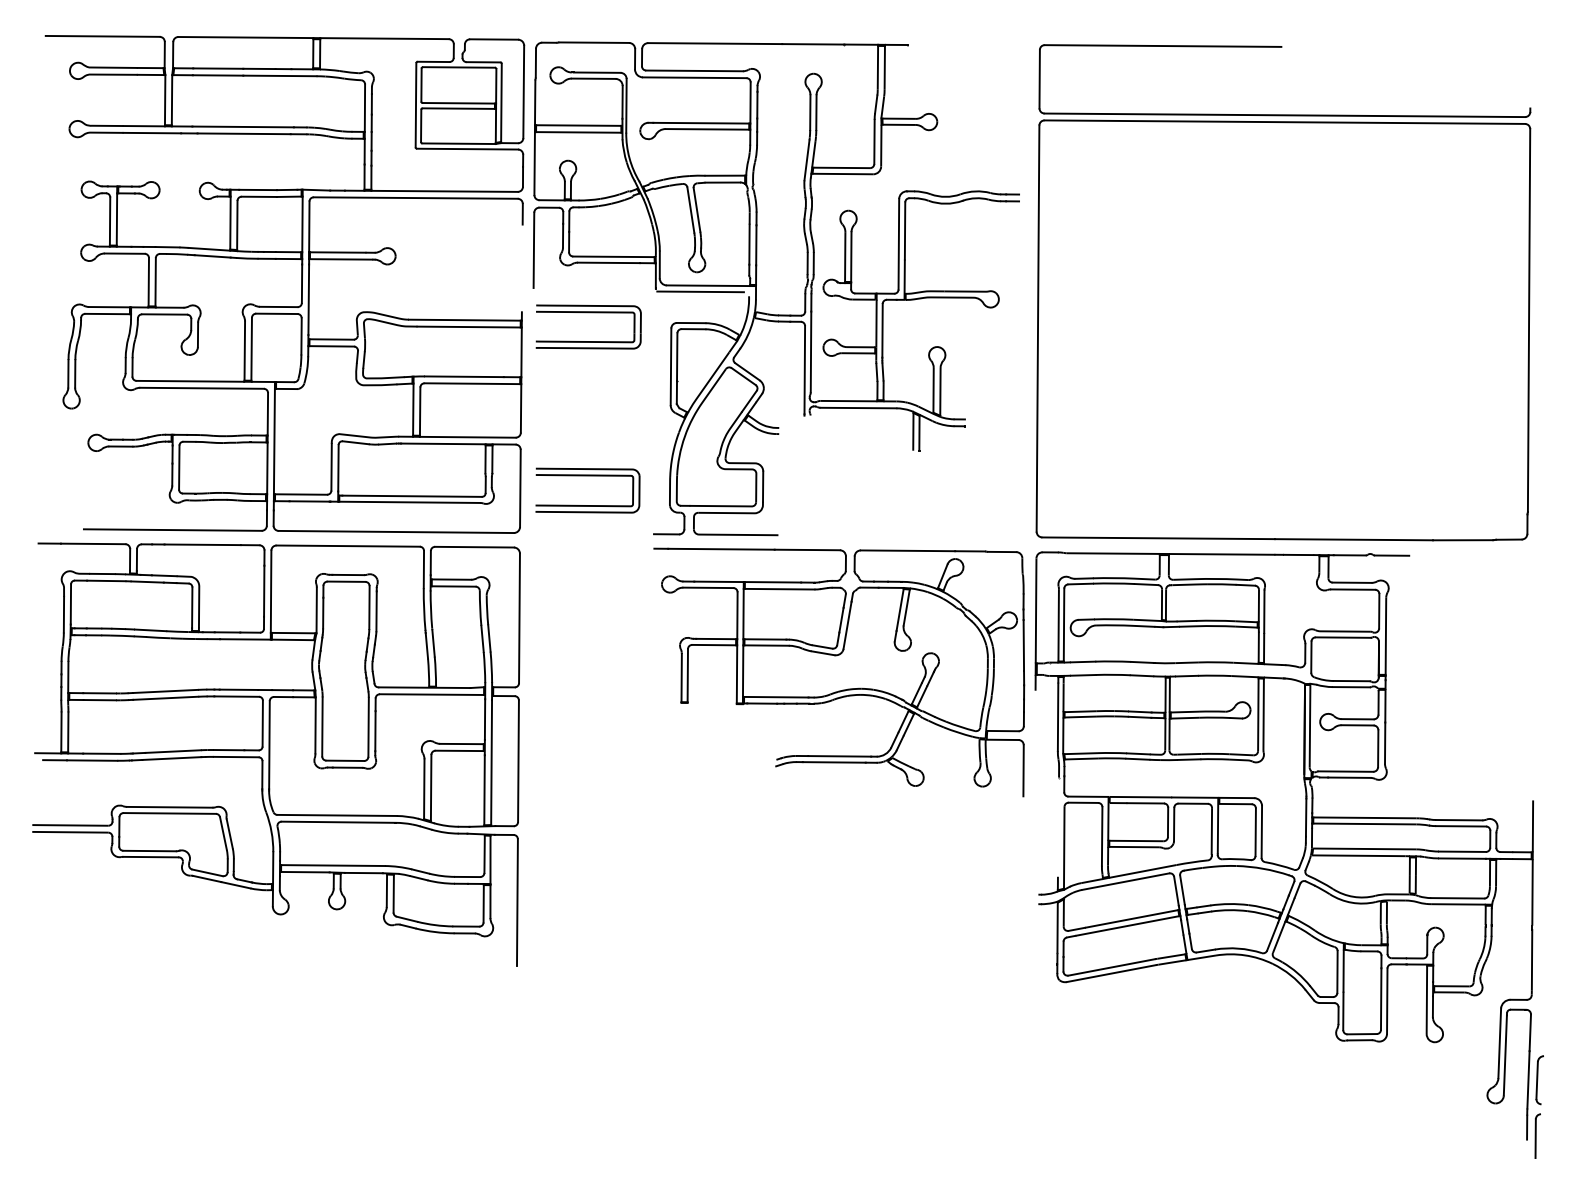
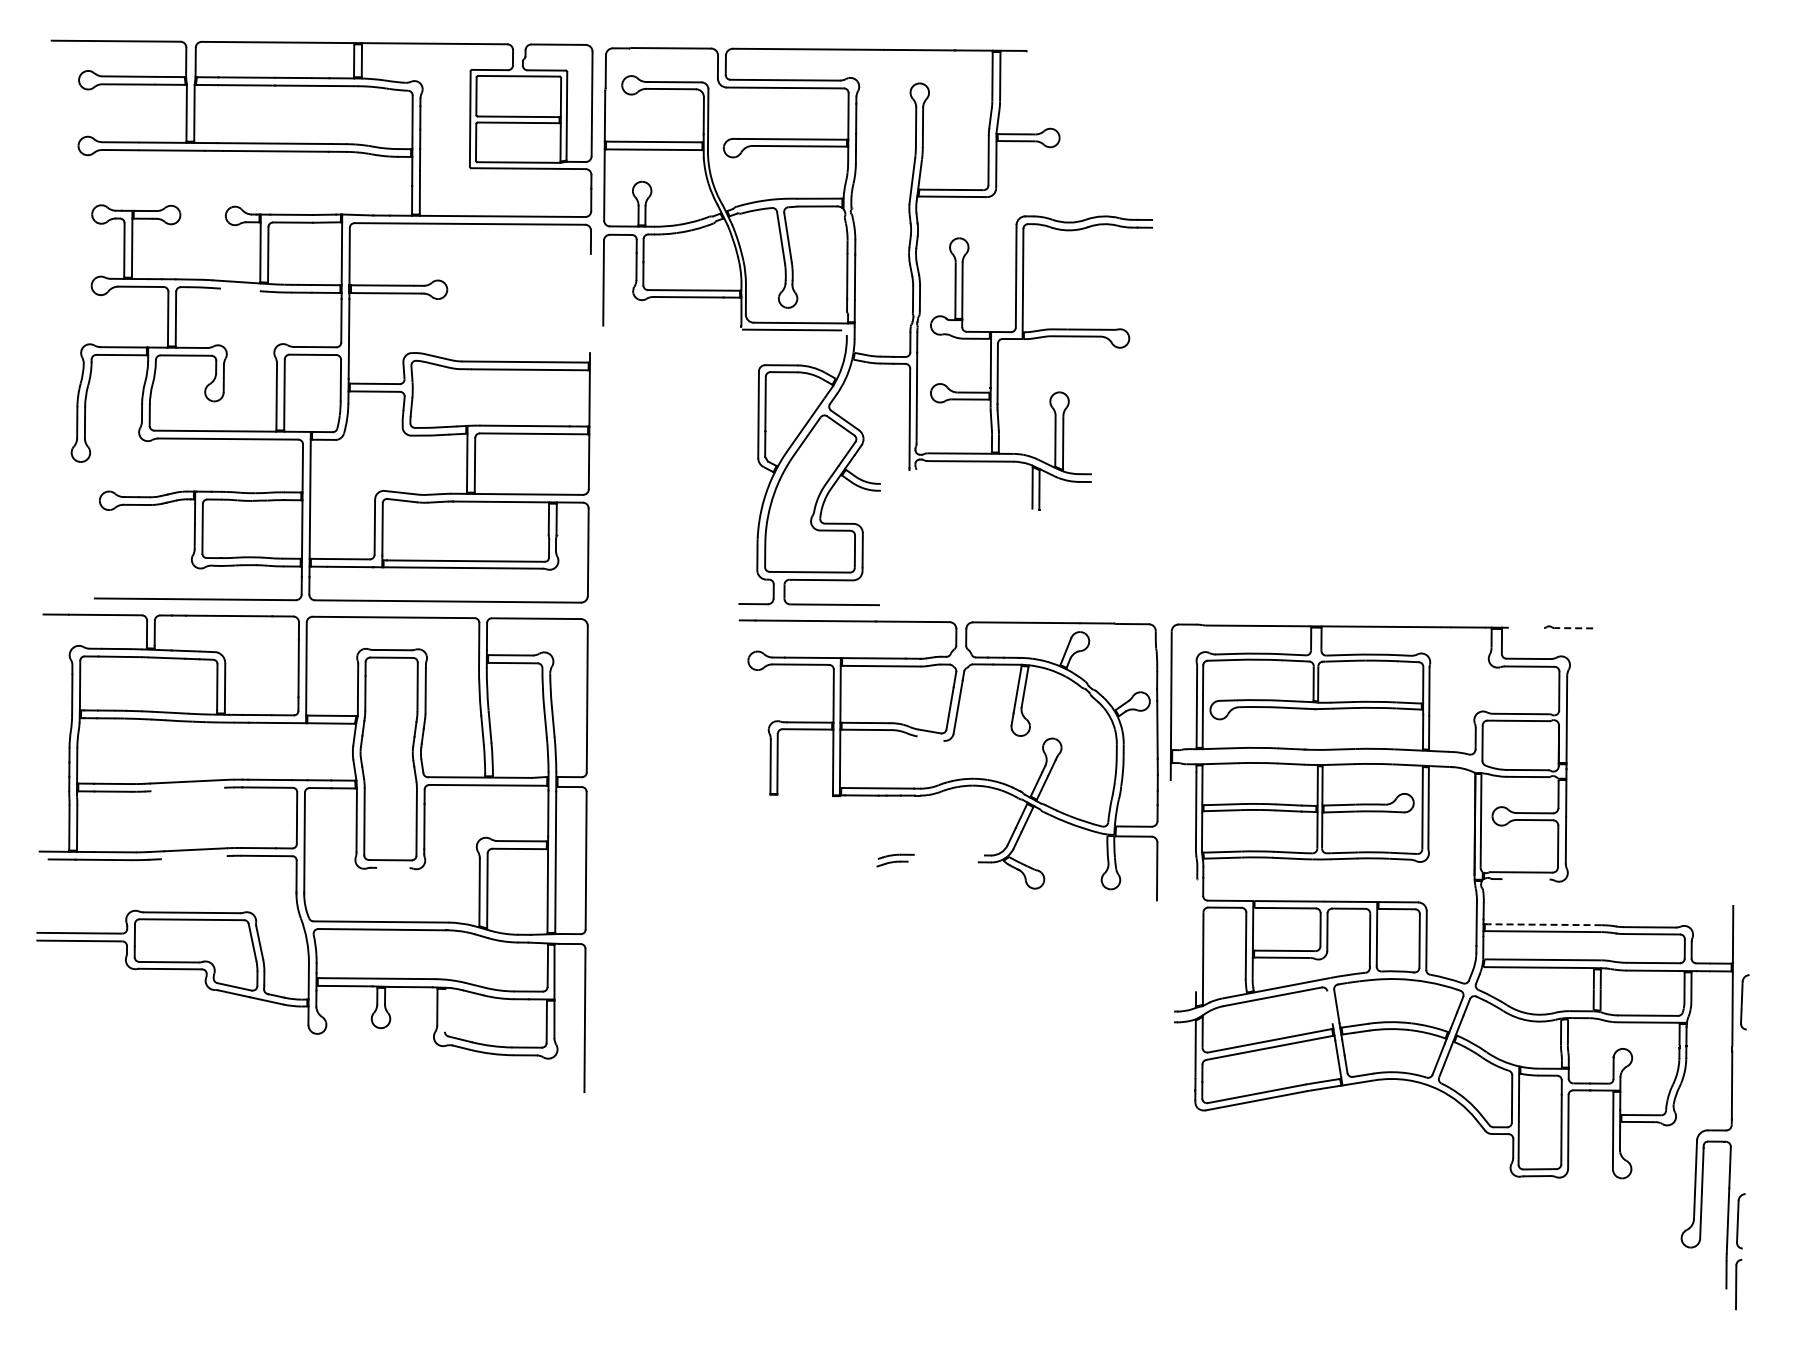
line: (212, 256) -> (240, 289), removed
part: (1283, 292) -> (1450, 330), removed
part: (588, 312) -> (665, 353), removed
part: (587, 476) -> (664, 538), removed
line: (1349, 554) -> (1525, 627), removed
line: (1391, 555) -> (1573, 628), solid -> dashed
line: (823, 653) -> (930, 738), removed
line: (165, 698) -> (187, 789), removed
line: (838, 755) -> (948, 854), removed
line: (171, 758) -> (193, 857), removed
line: (833, 761) -> (942, 861), removed
line: (347, 767) -> (392, 867), removed
line: (1349, 777) -> (1525, 879), removed
line: (1363, 817) -> (1541, 924), solid -> dashed
part: (1543, 886) -> (1744, 1002), added
line: (1175, 891) -> (1329, 1007), removed
line: (393, 893) -> (444, 1010), removed

